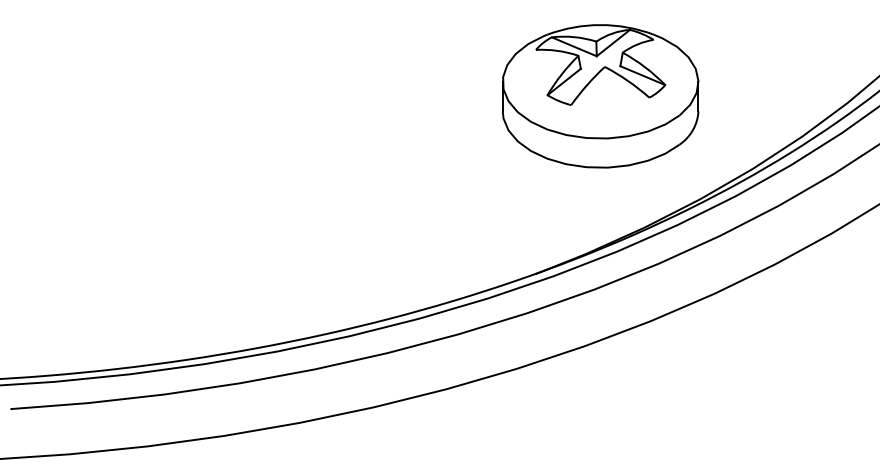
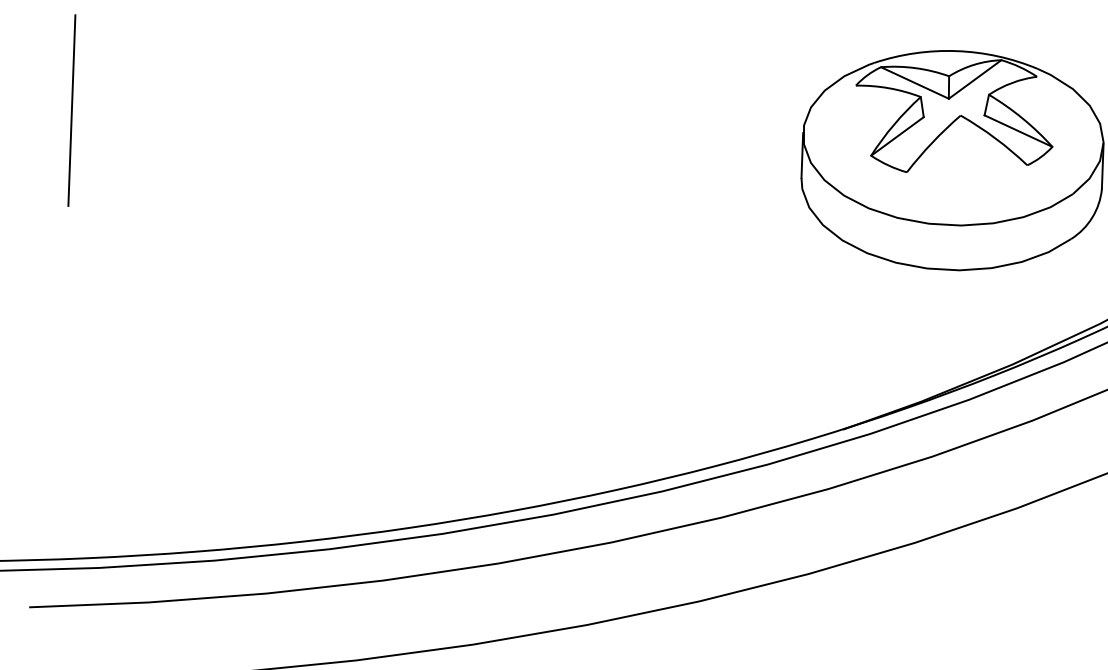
line: (25, 84) -> (70, 109), added

